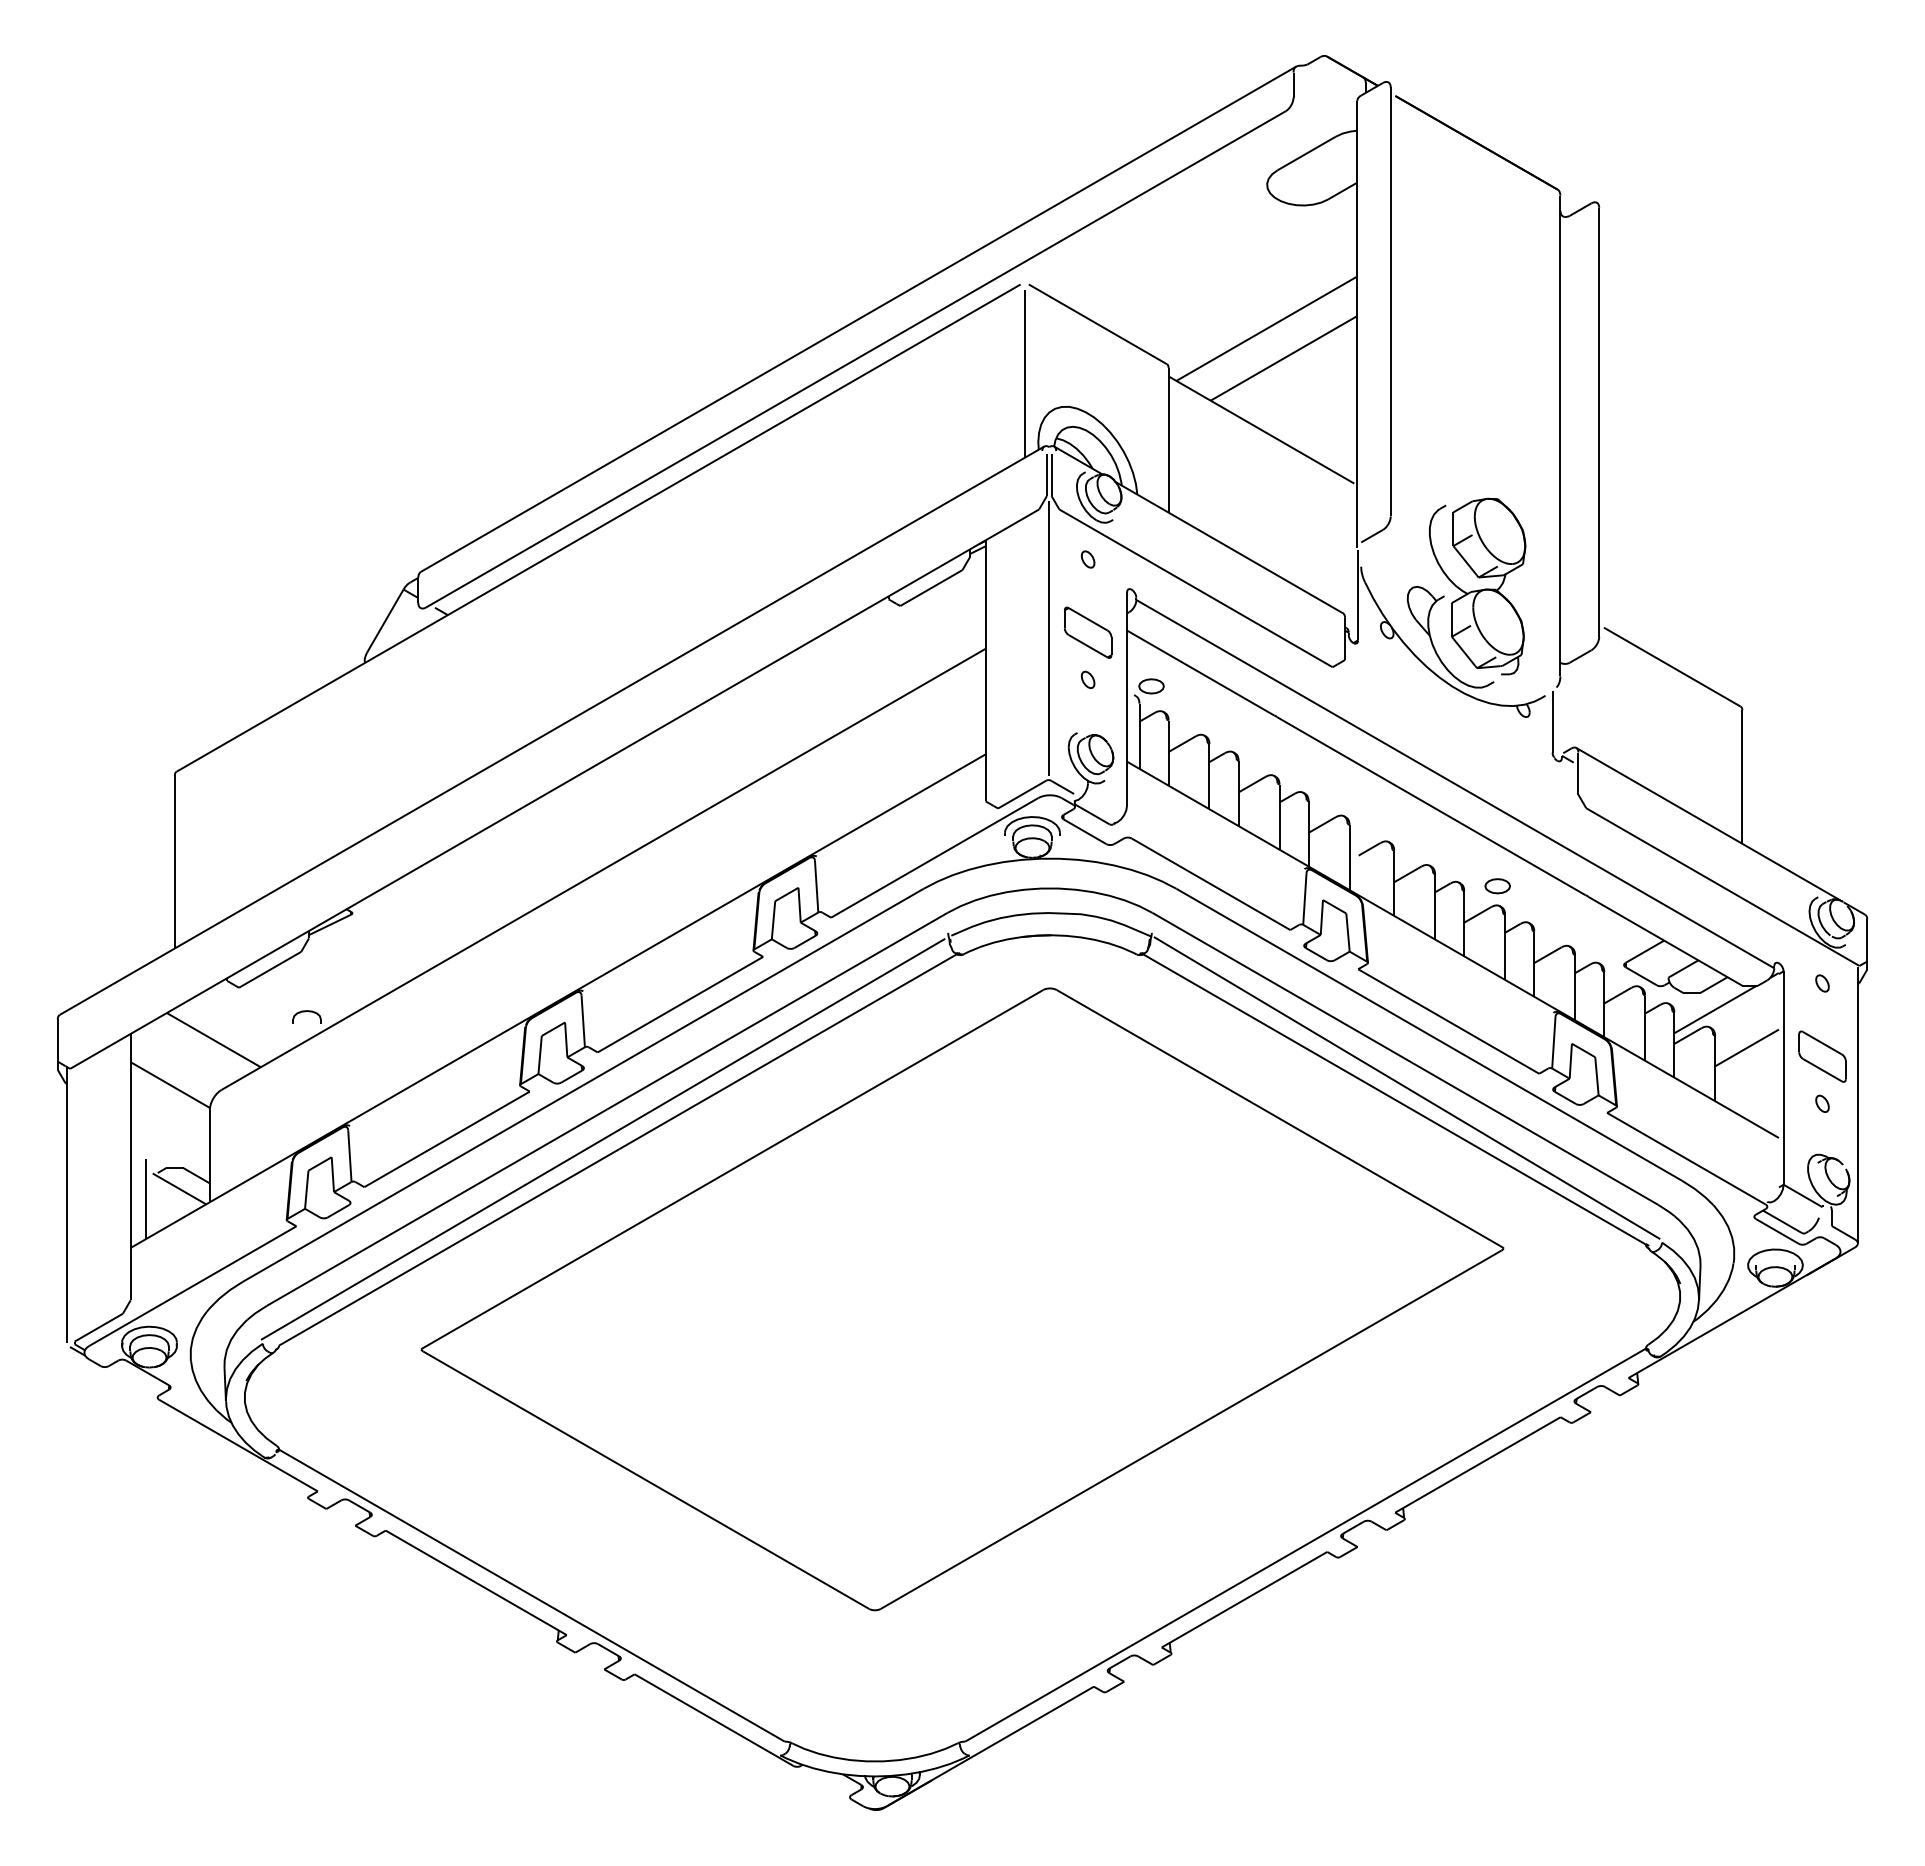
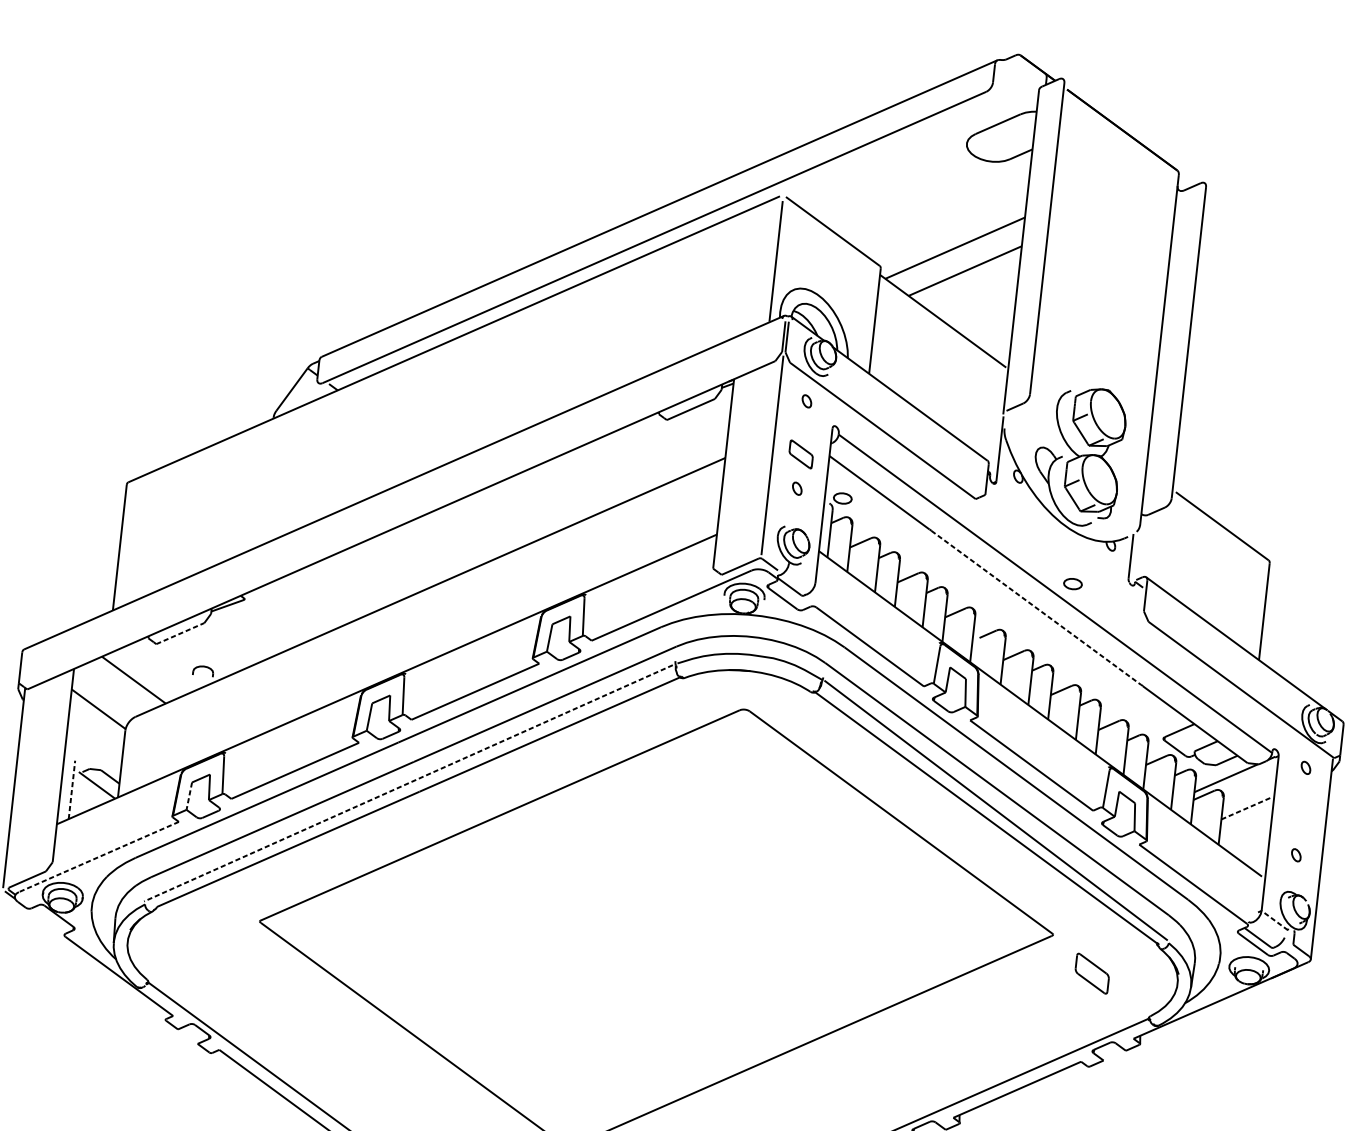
part: (1088, 632) -> (801, 454), size x0.7
line: (1431, 806) -> (1036, 608), solid -> dashed
part: (1497, 886) -> (1072, 584), moved
line: (270, 969) -> (180, 633), solid -> dashed
line: (1747, 1047) -> (1246, 808), solid -> dashed
part: (1822, 1056) -> (1092, 973), moved
line: (603, 1139) -> (408, 783), solid -> dashed
line: (306, 1190) -> (189, 796), solid -> dashed
line: (1802, 1195) -> (1274, 920), solid -> dashed
line: (146, 1198) -> (72, 789), solid -> dashed
line: (192, 1286) -> (98, 857), solid -> dashed

